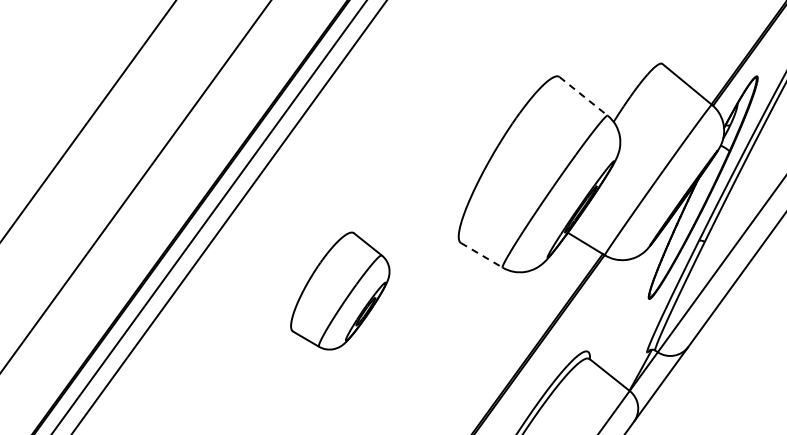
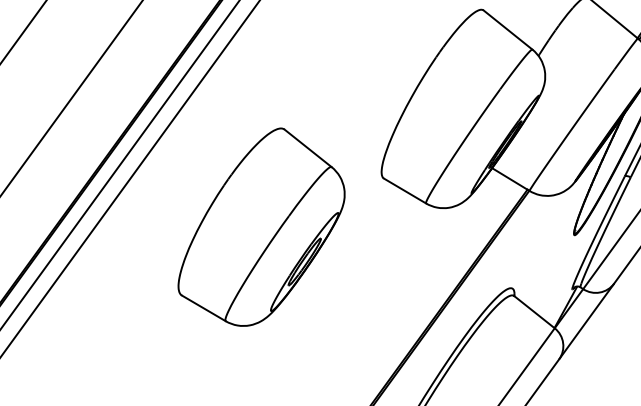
line: (583, 96) -> (507, 30), dashed -> solid
line: (482, 255) -> (405, 191), dashed -> solid
part: (340, 290) -> (261, 226), size x1.67

